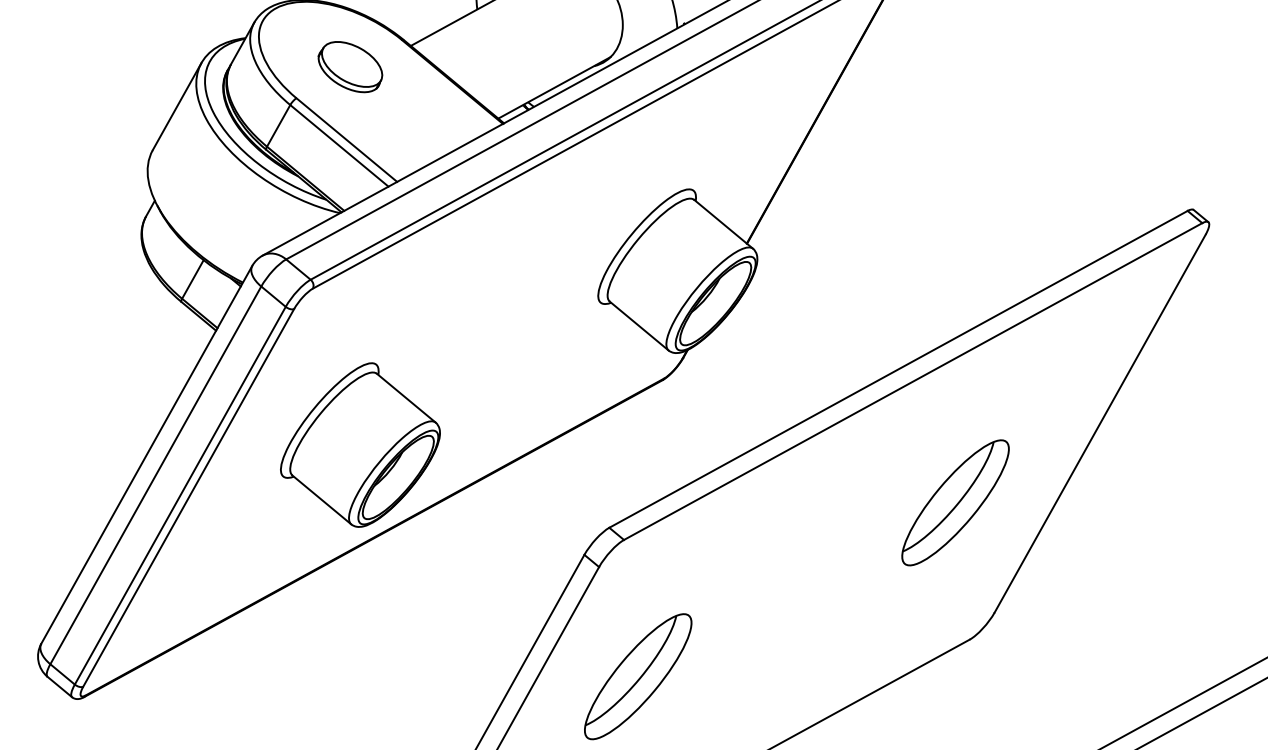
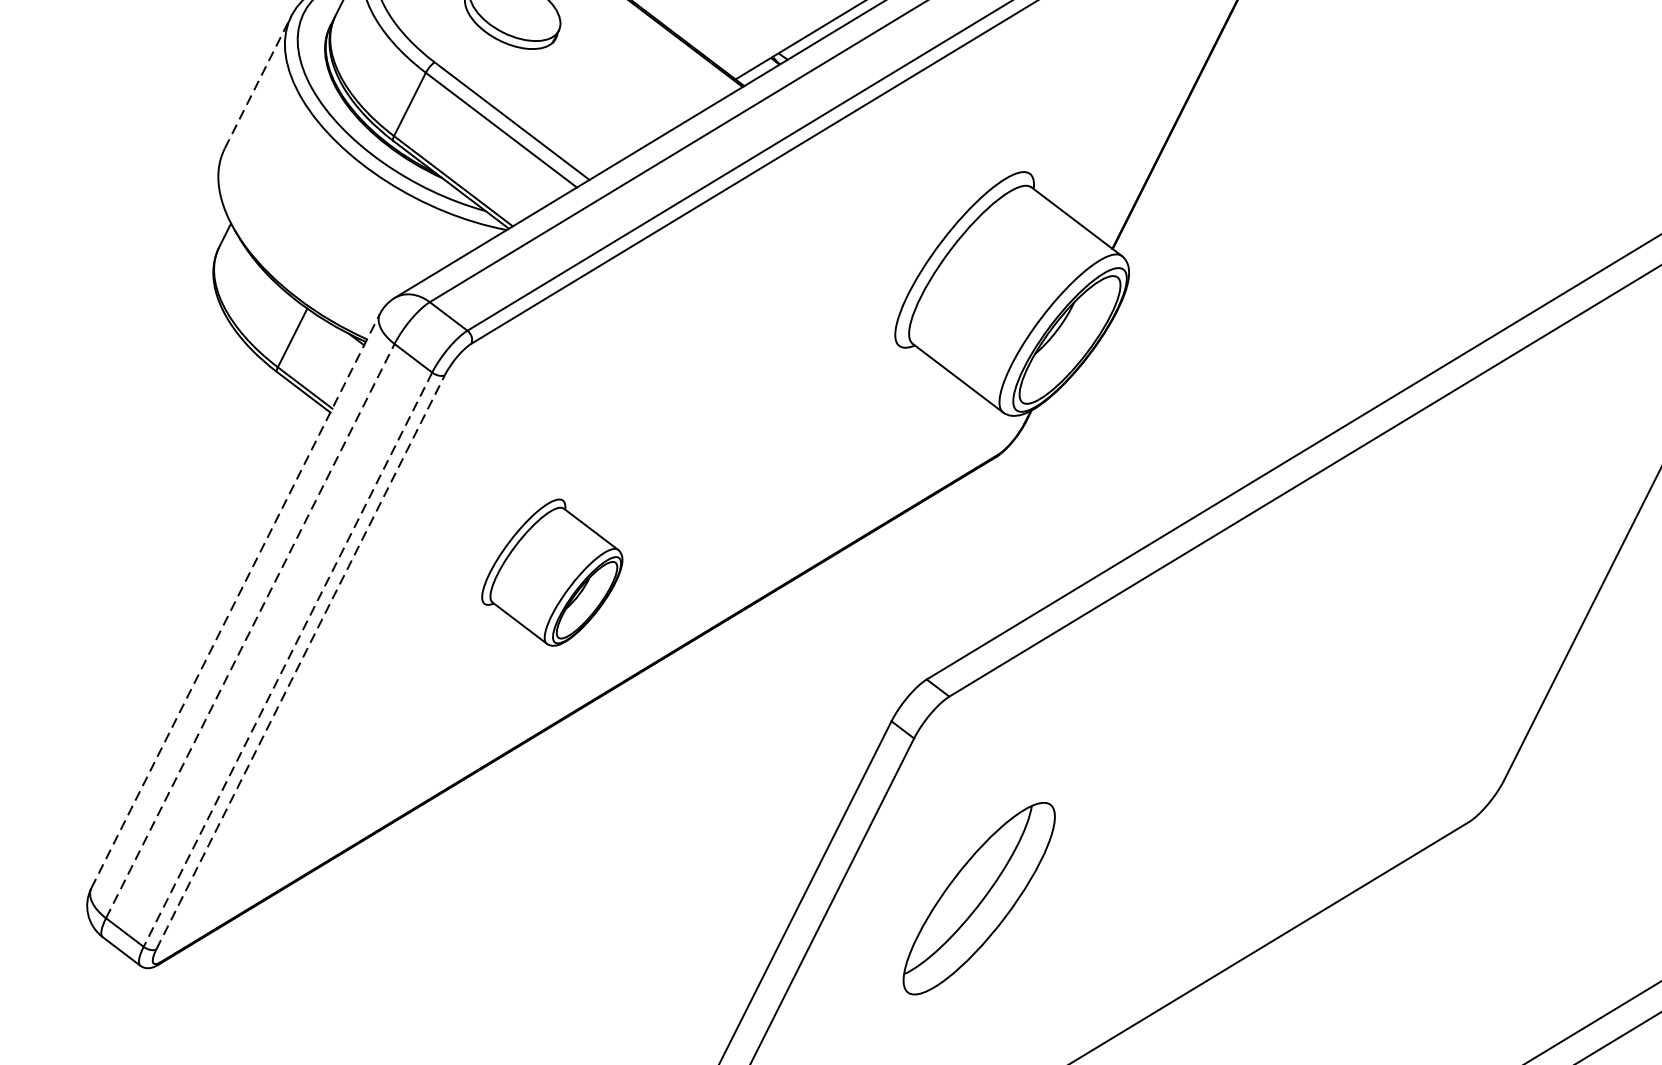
line: (177, 106) -> (258, 82), solid -> dashed
part: (360, 444) -> (552, 572), size x0.6
line: (147, 454) -> (236, 600), solid -> dashed
line: (156, 474) -> (251, 629), solid -> dashed
line: (180, 496) -> (288, 660), solid -> dashed
line: (188, 497) -> (300, 661), solid -> dashed
part: (955, 502) -> (1438, 619), removed

